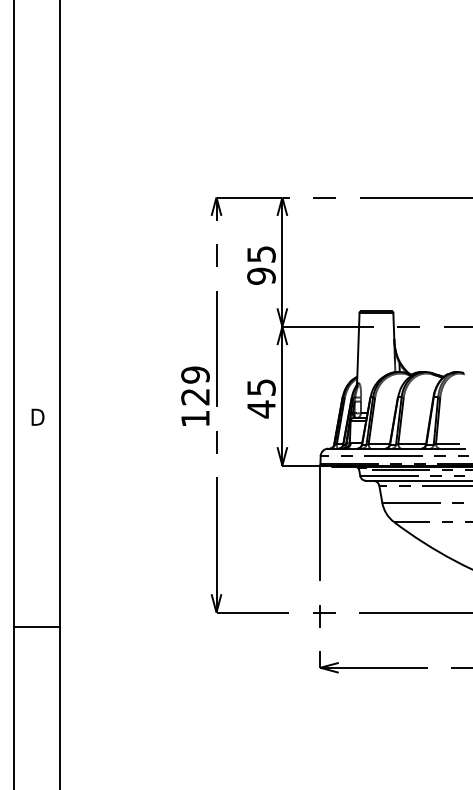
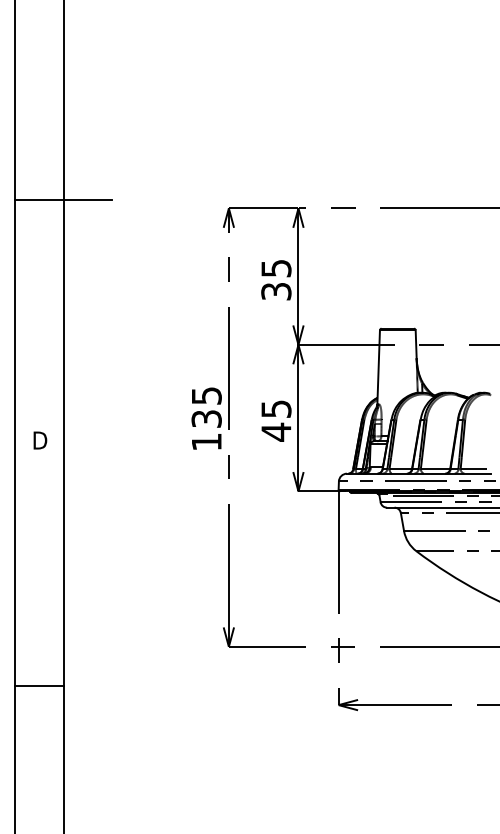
line: (60, 189) -> (64, 199), added
text: (261, 275) -> (276, 290), 95 -> 35
text: (195, 385) -> (206, 406), 129 -> 135
line: (37, 627) -> (39, 685), moved

